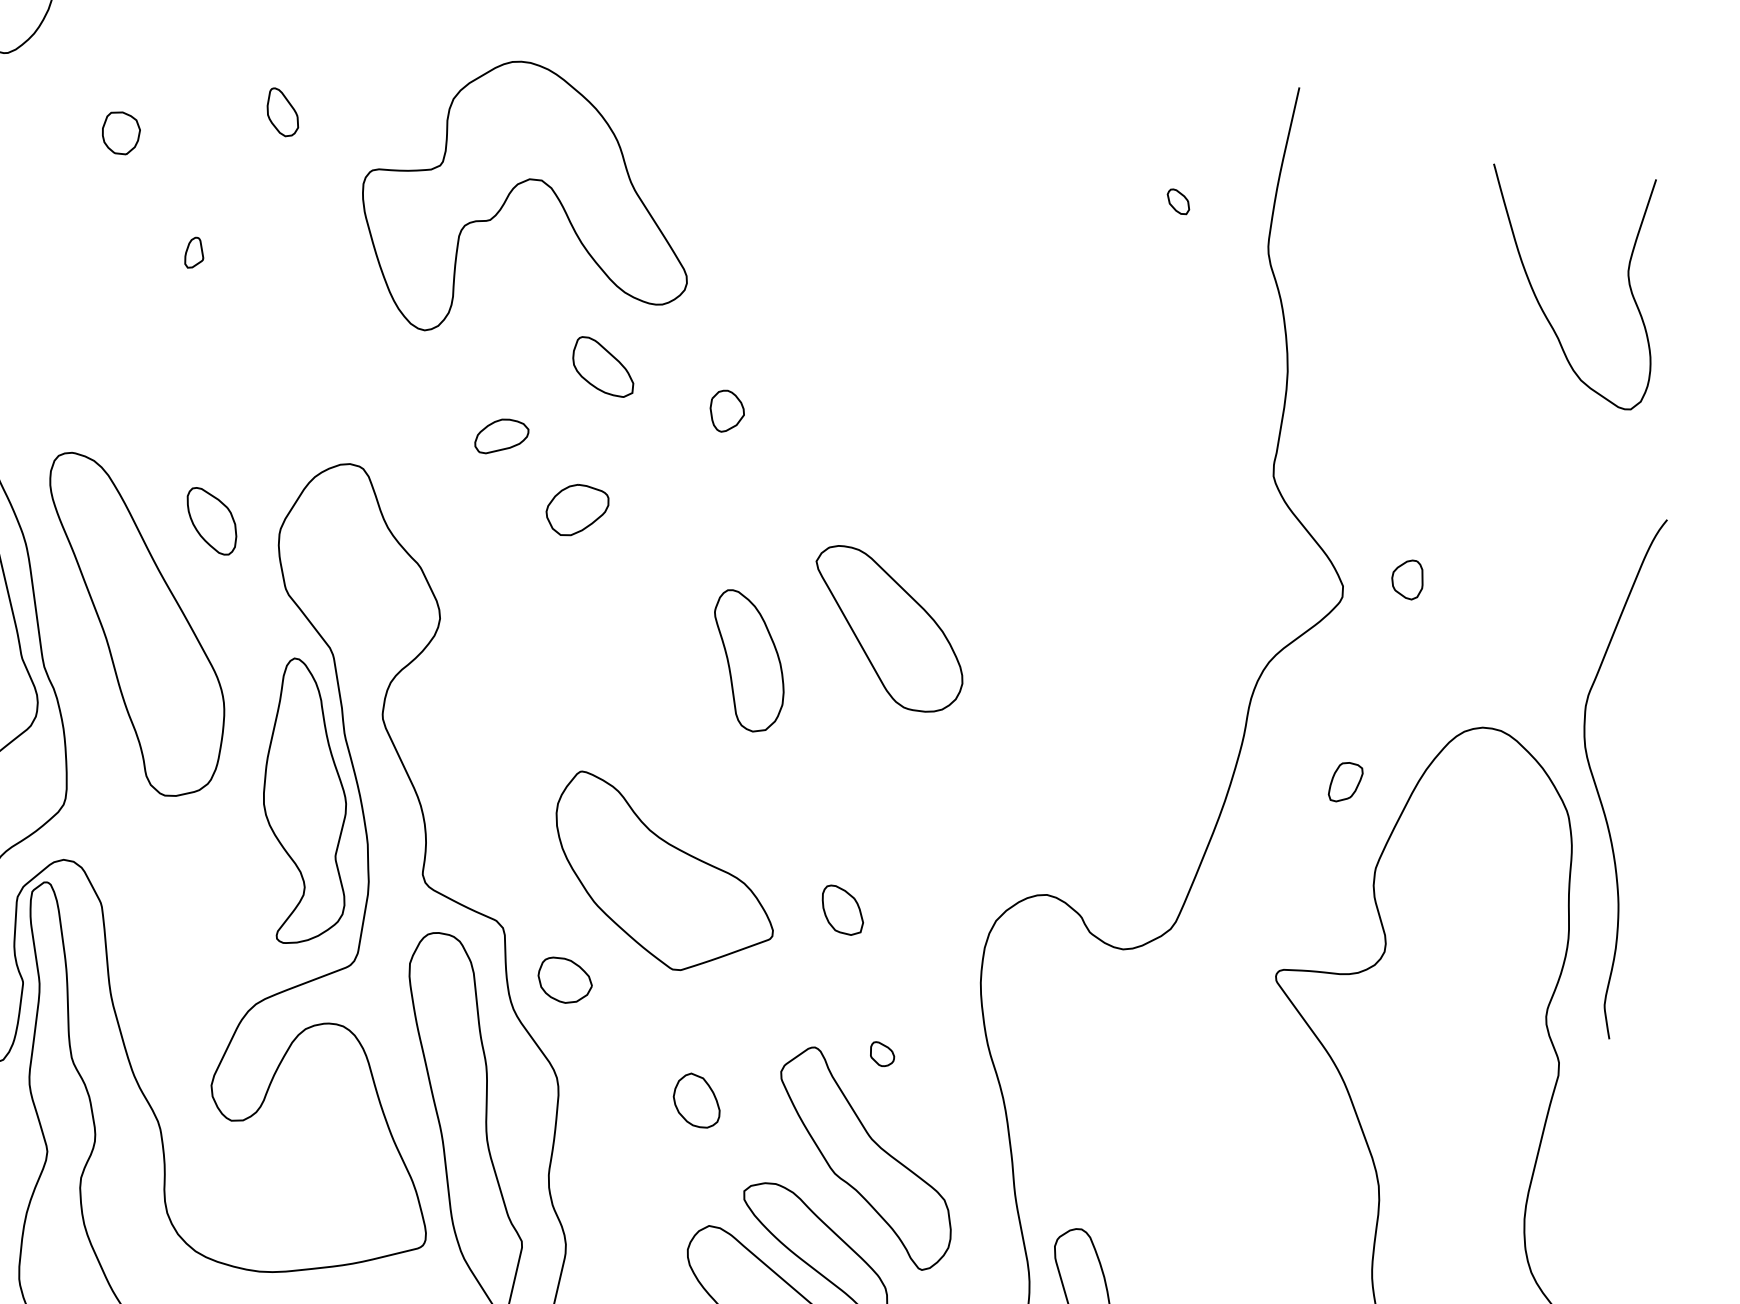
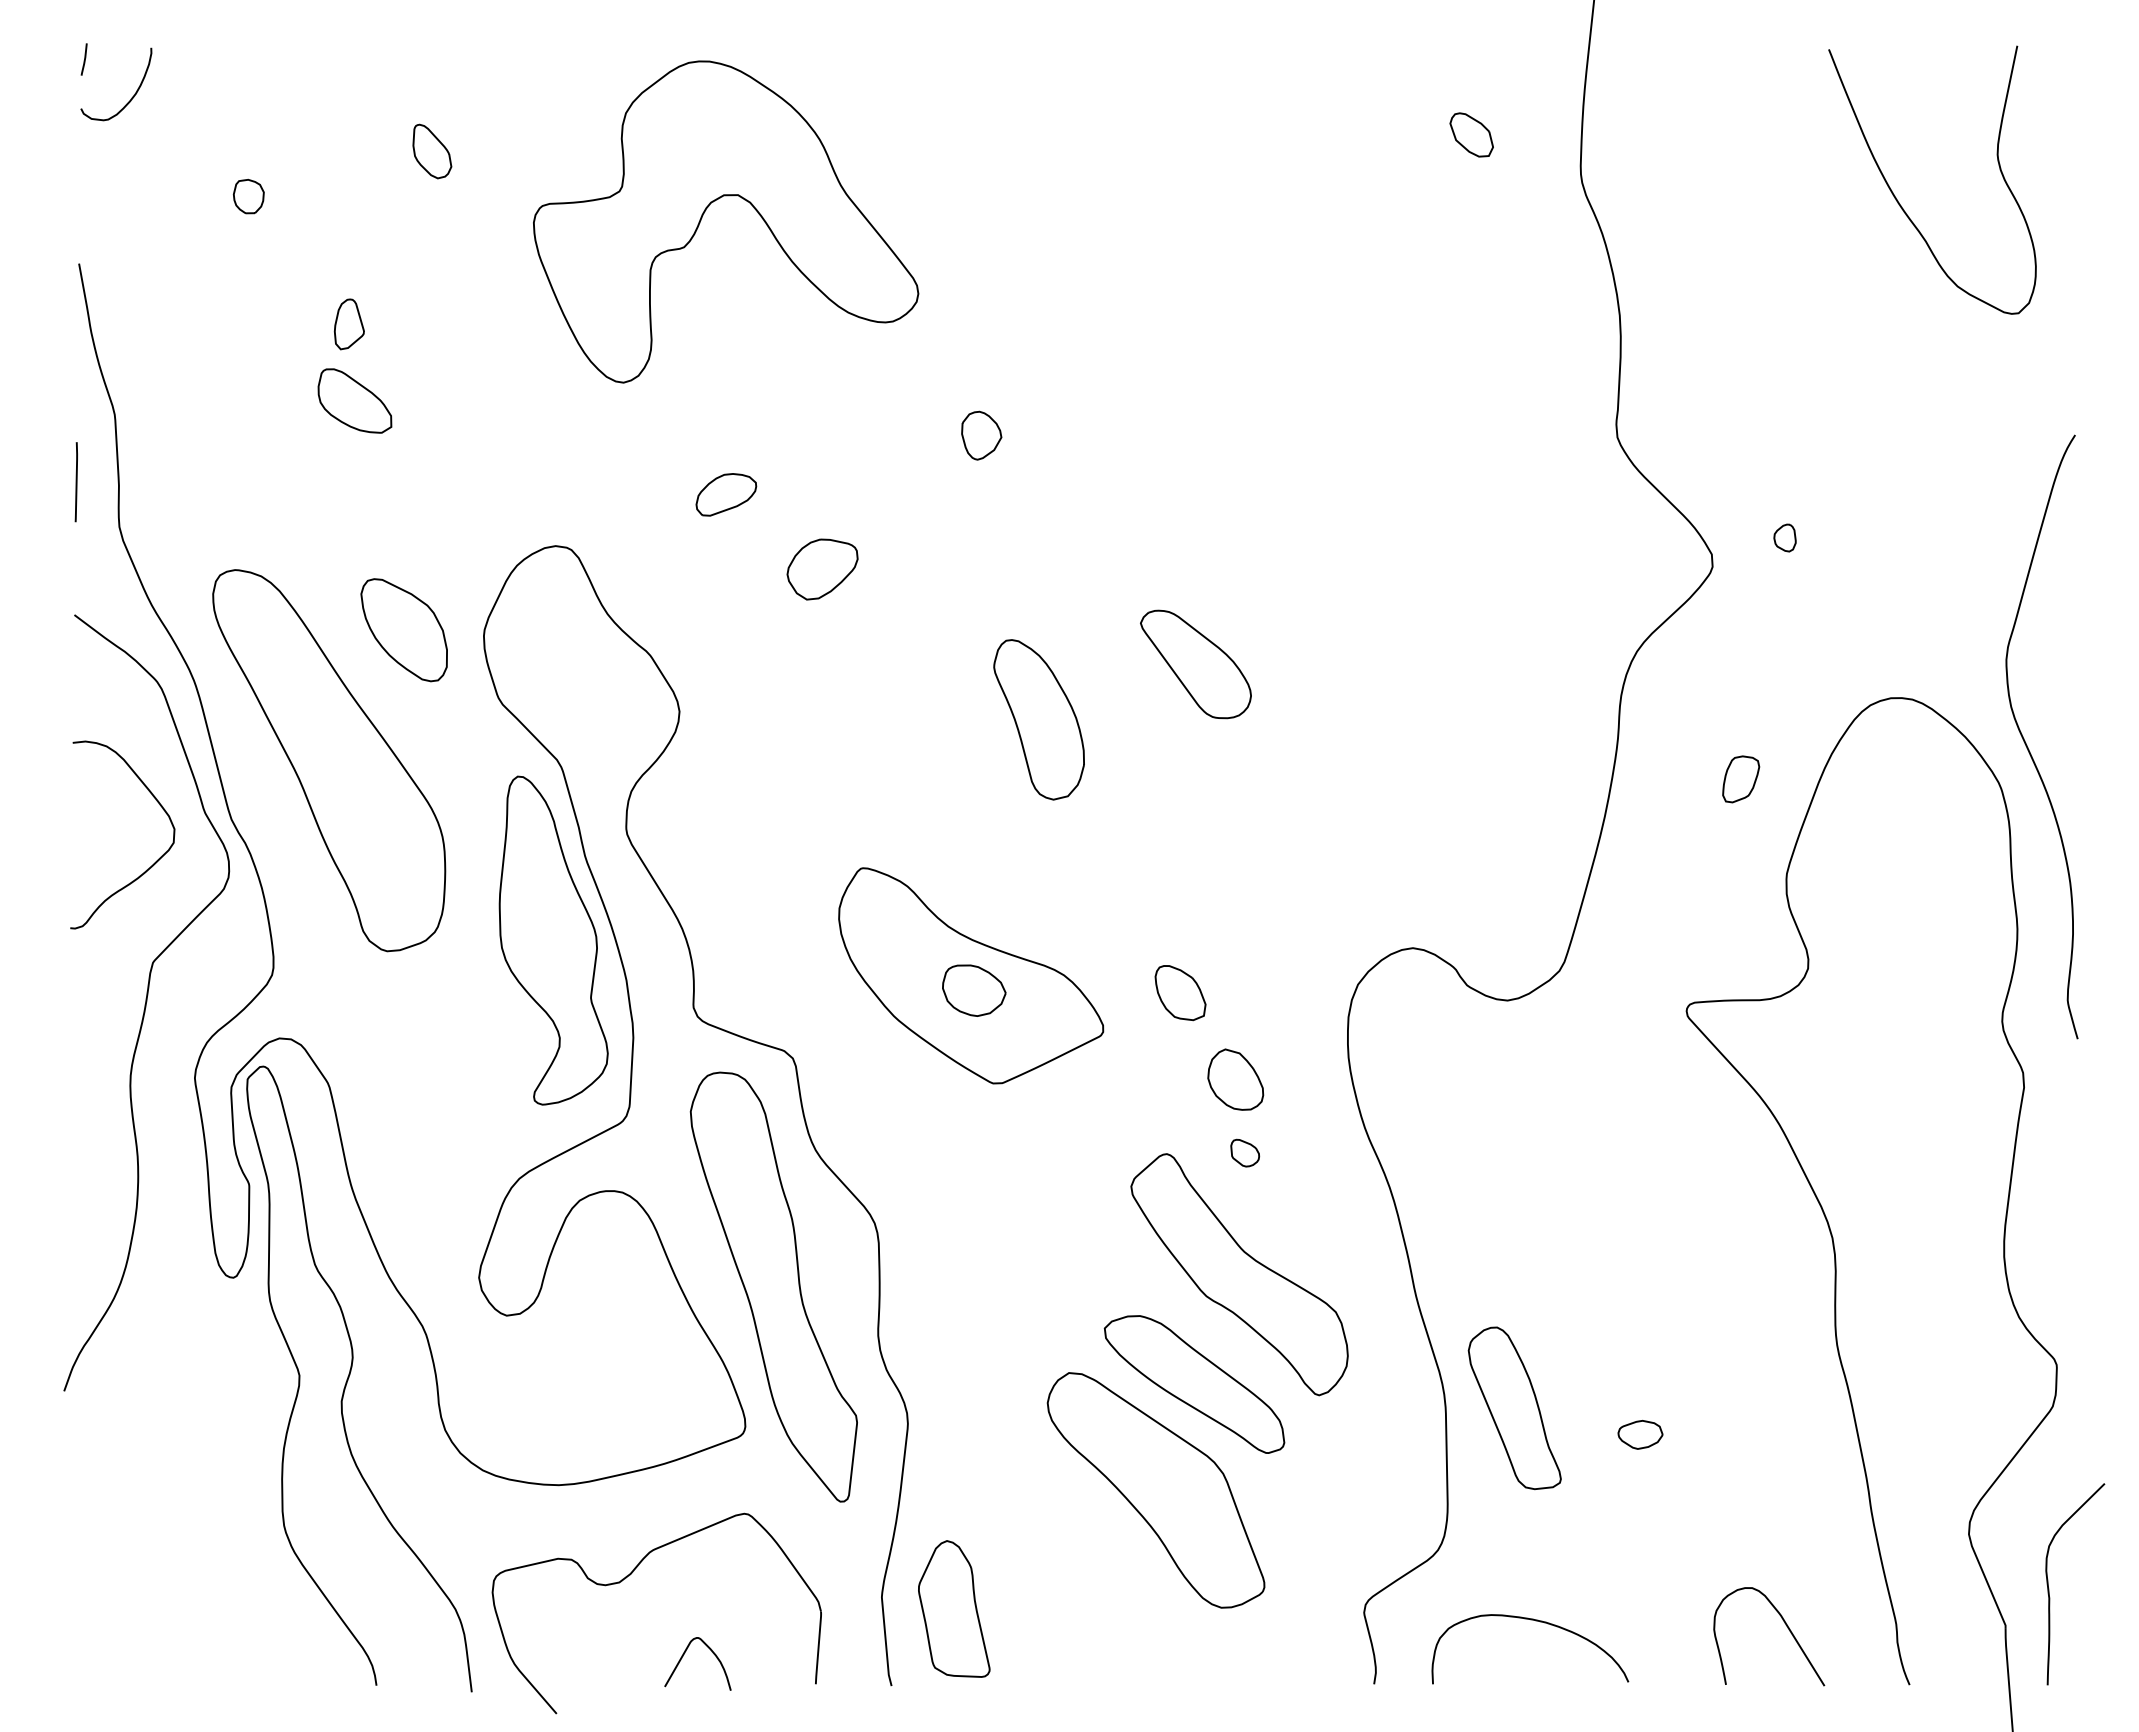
part: (120, 133) -> (248, 196), size x0.7
part: (1178, 201) -> (1471, 134), size x1.6
part: (194, 253) -> (349, 324), size x1.4
part: (603, 366) -> (354, 400), moved
part: (210, 521) -> (403, 630), size x1.4
part: (1407, 578) -> (1784, 537), size x0.6
part: (888, 629) -> (1195, 664), size x0.6
part: (565, 980) -> (974, 990), moved
part: (697, 1100) -> (1235, 1079), moved

